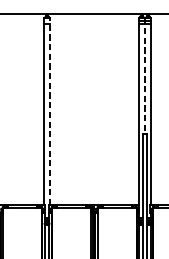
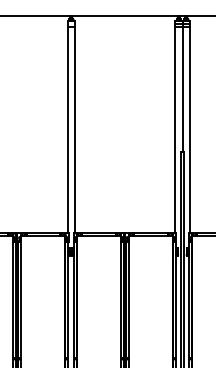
line: (144, 76) -> (182, 86), dashed -> solid
line: (49, 111) -> (74, 126), dashed -> solid

